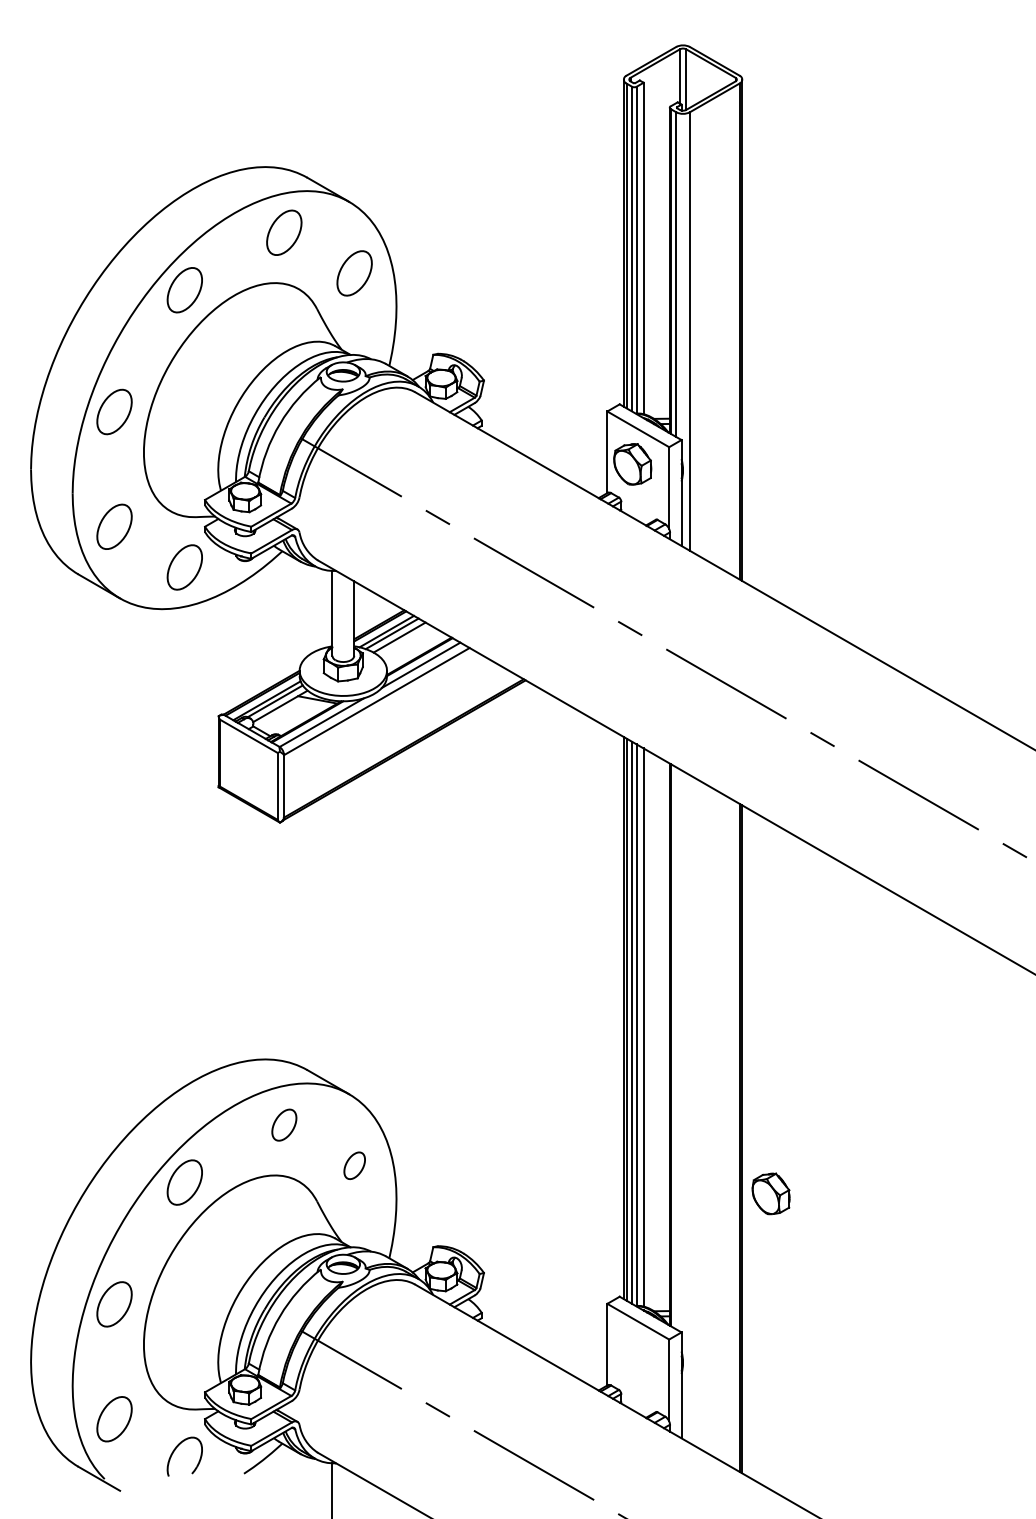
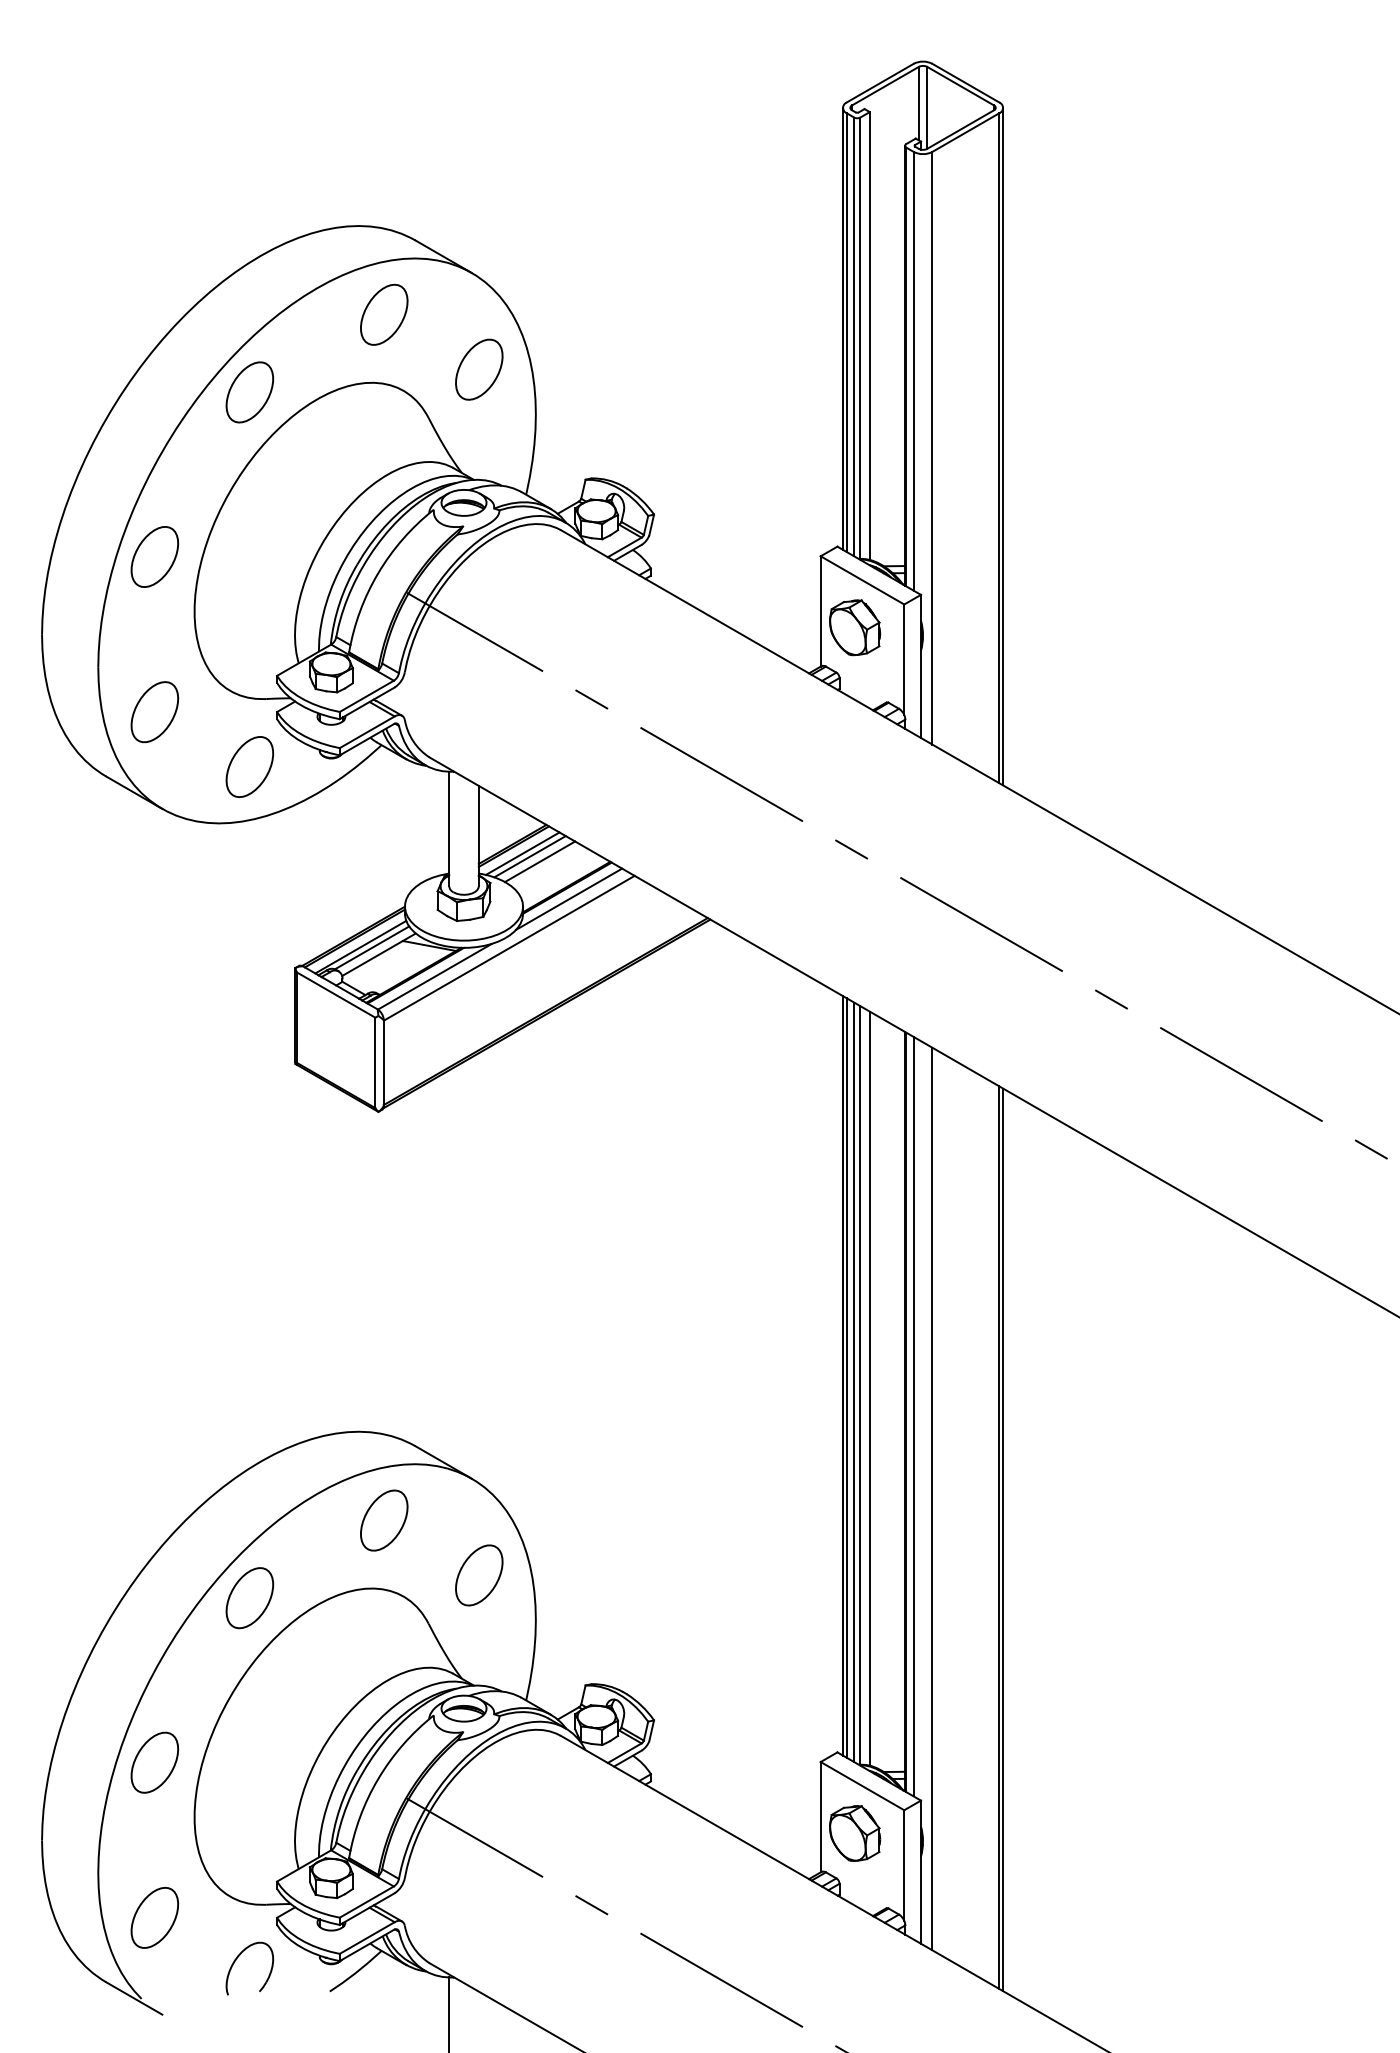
line: (676, 1048) -> (913, 1416), added
line: (690, 1108) -> (932, 1498), added
part: (284, 1125) -> (384, 1520), size x1.43
part: (354, 1165) -> (479, 1575), size x1.67
part: (771, 1193) -> (855, 1833), moved

